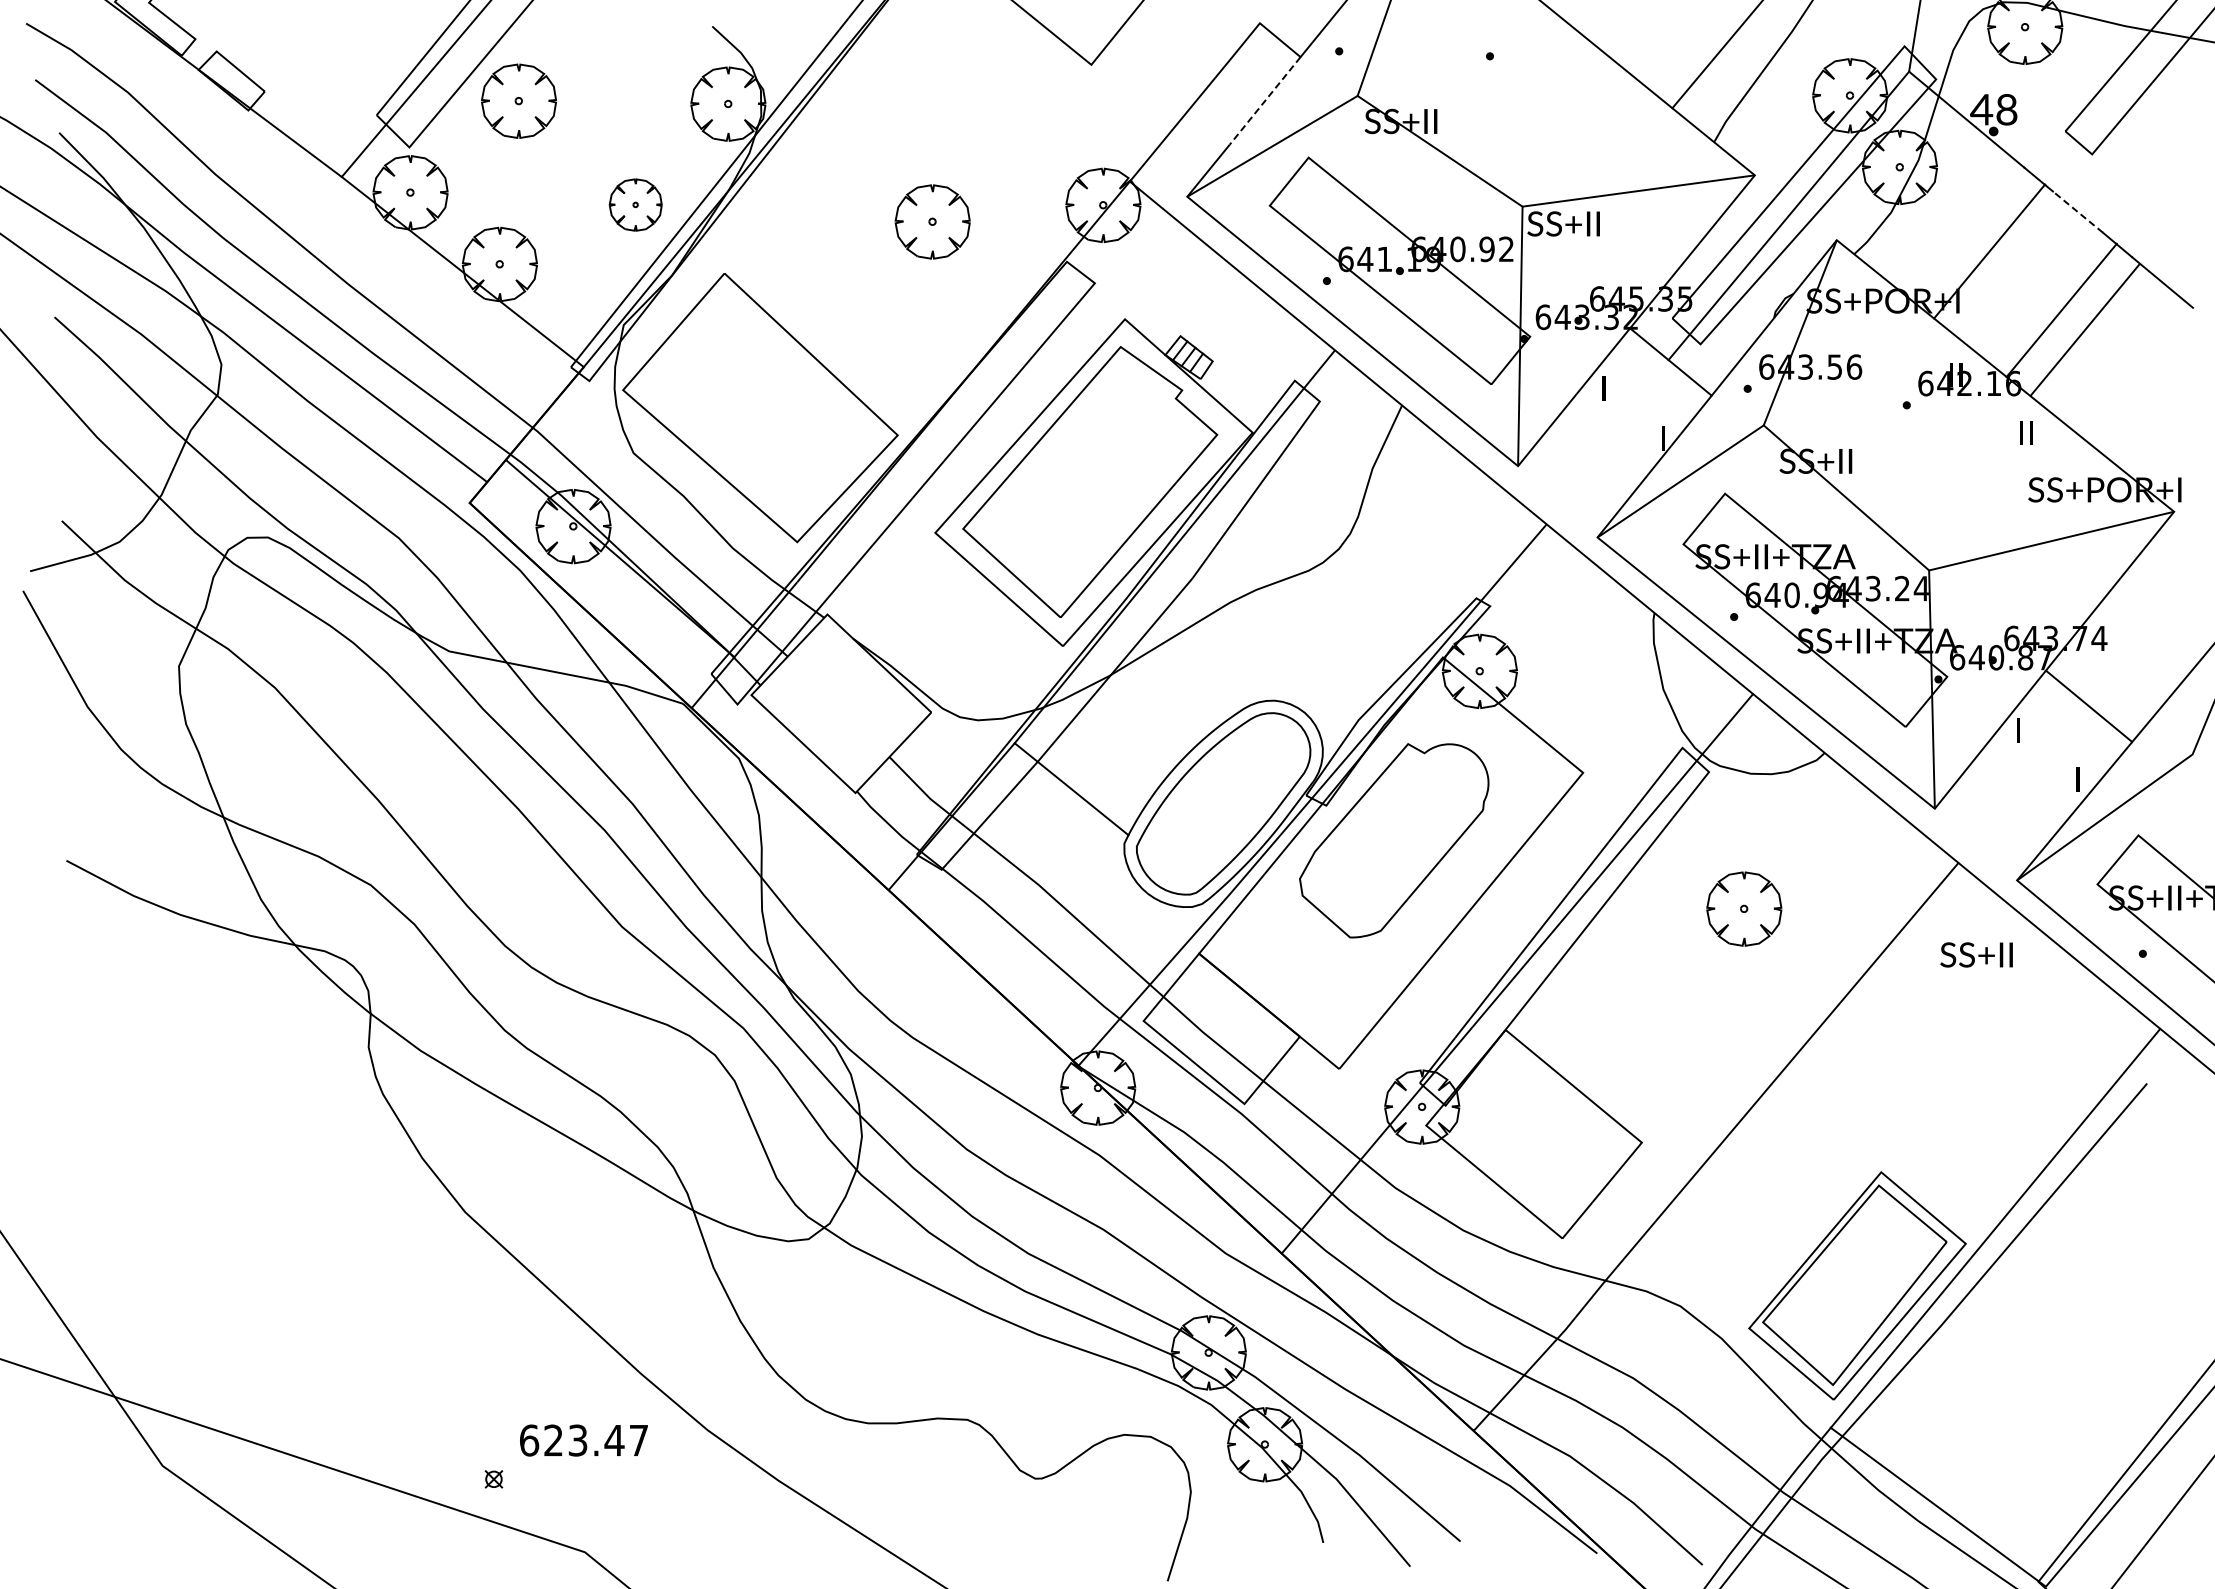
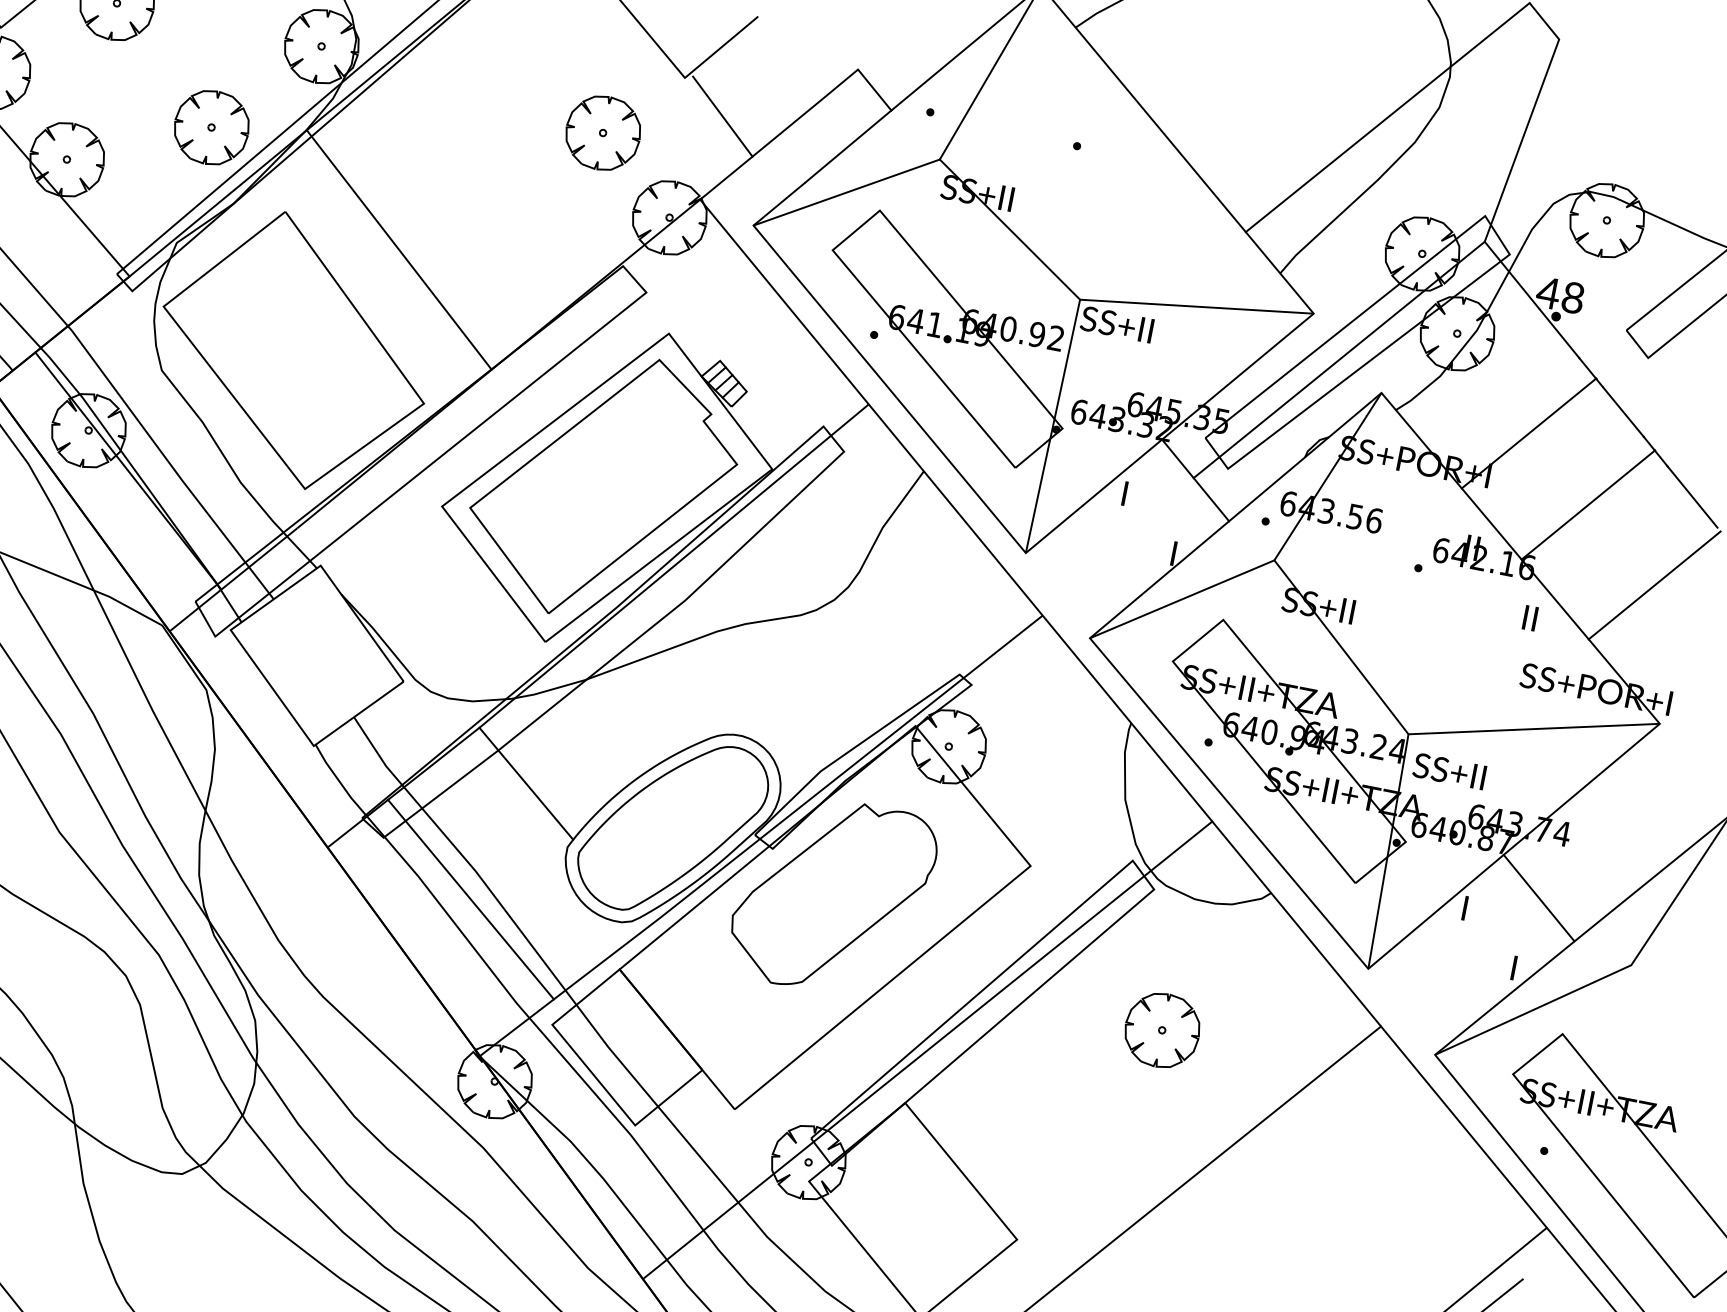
line: (1136, 95) -> (723, 116), added
line: (1264, 101) -> (847, 147), dashed -> solid
part: (635, 204) -> (211, 127), size x1.43
line: (2078, 212) -> (1623, 412), dashed -> solid
part: (932, 221) -> (603, 132), moved
line: (843, 288) -> (399, 249), added
line: (2084, 329) -> (1653, 585), moved
line: (1039, 913) -> (470, 899), added
text: (1976, 954) -> (1449, 770), moved

